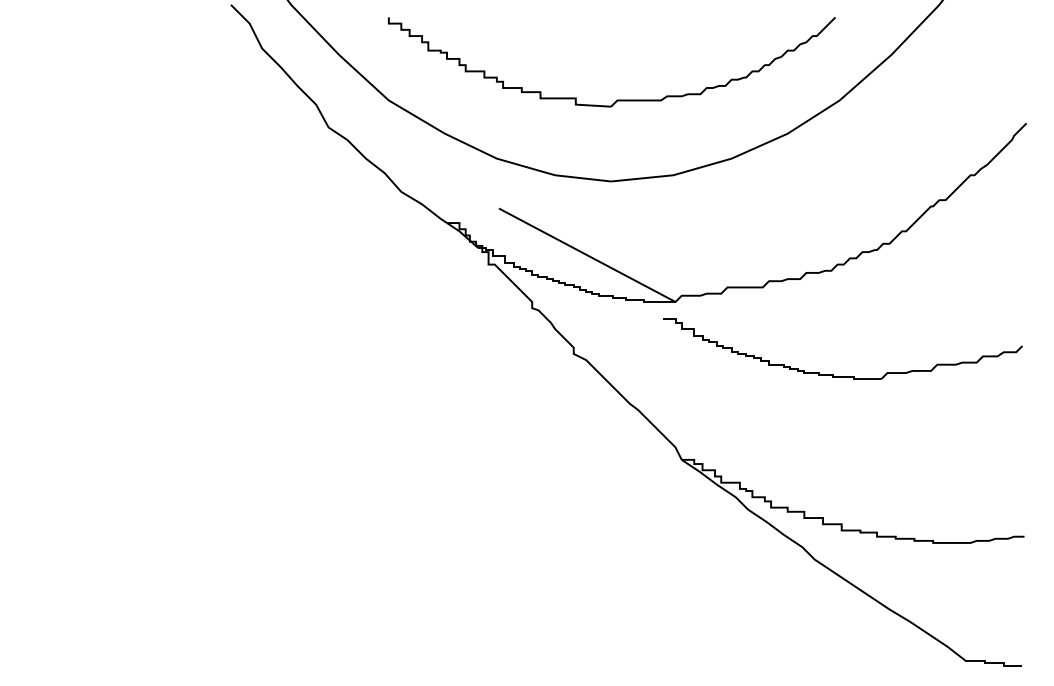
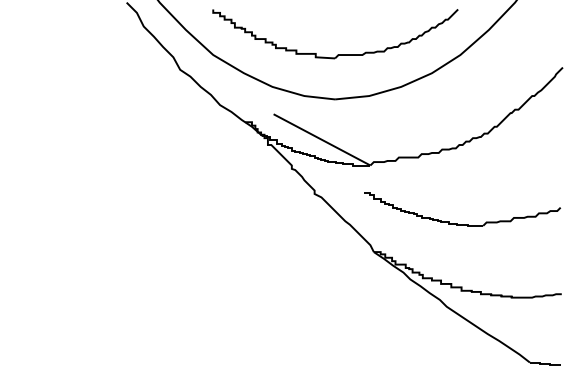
part: (834, 374) -> (457, 223), moved

